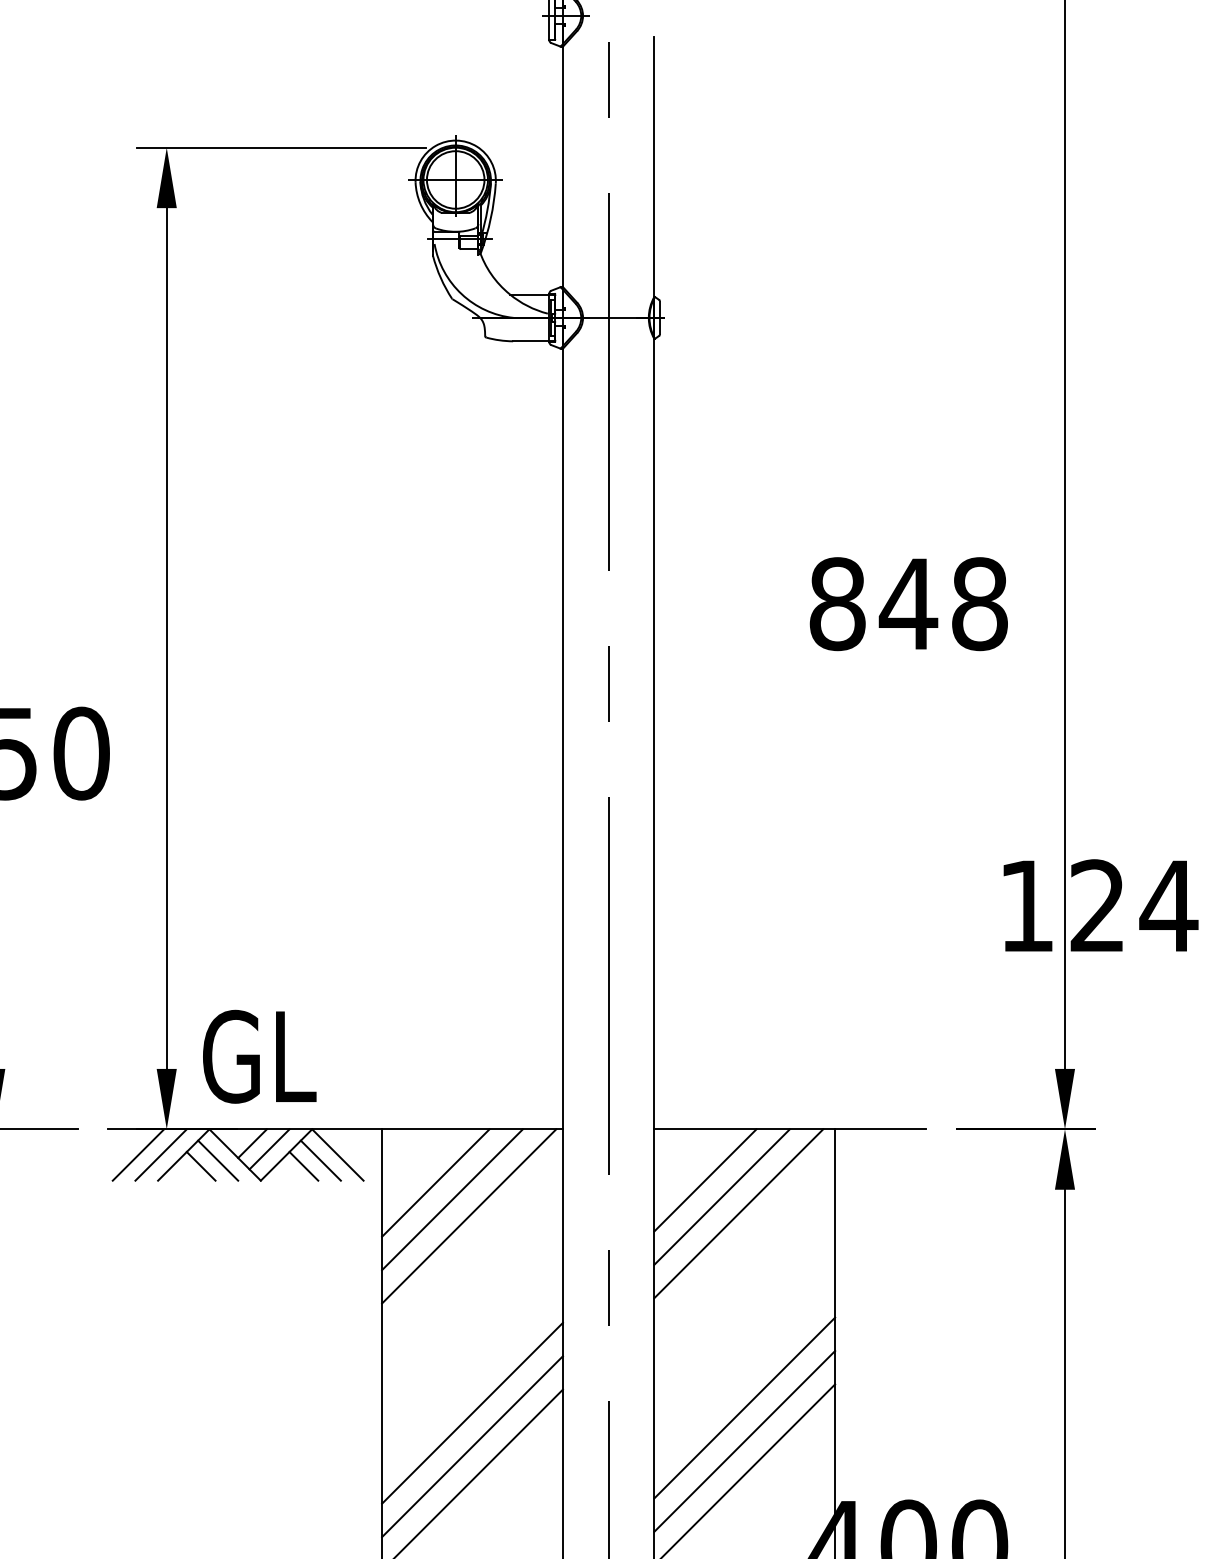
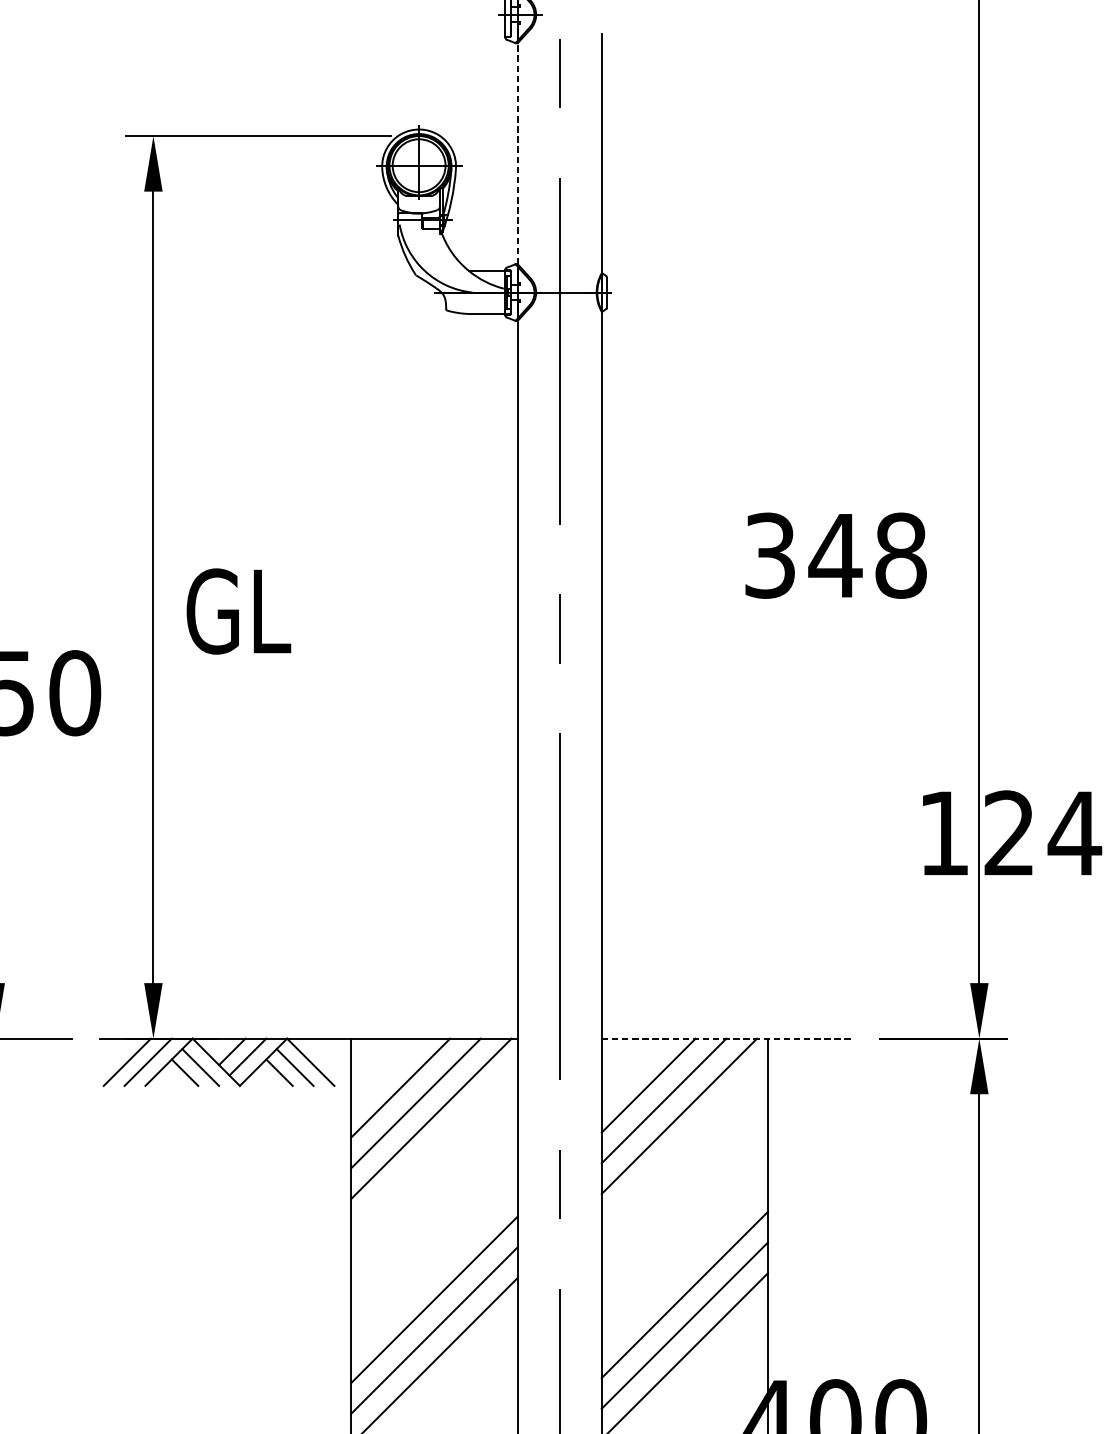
line: (562, 166) -> (517, 153), solid -> dashed
text: (837, 604) -> (770, 556), 848 -> 348
text: (259, 1056) -> (238, 611), moved
line: (790, 1129) -> (726, 1038), solid -> dashed

